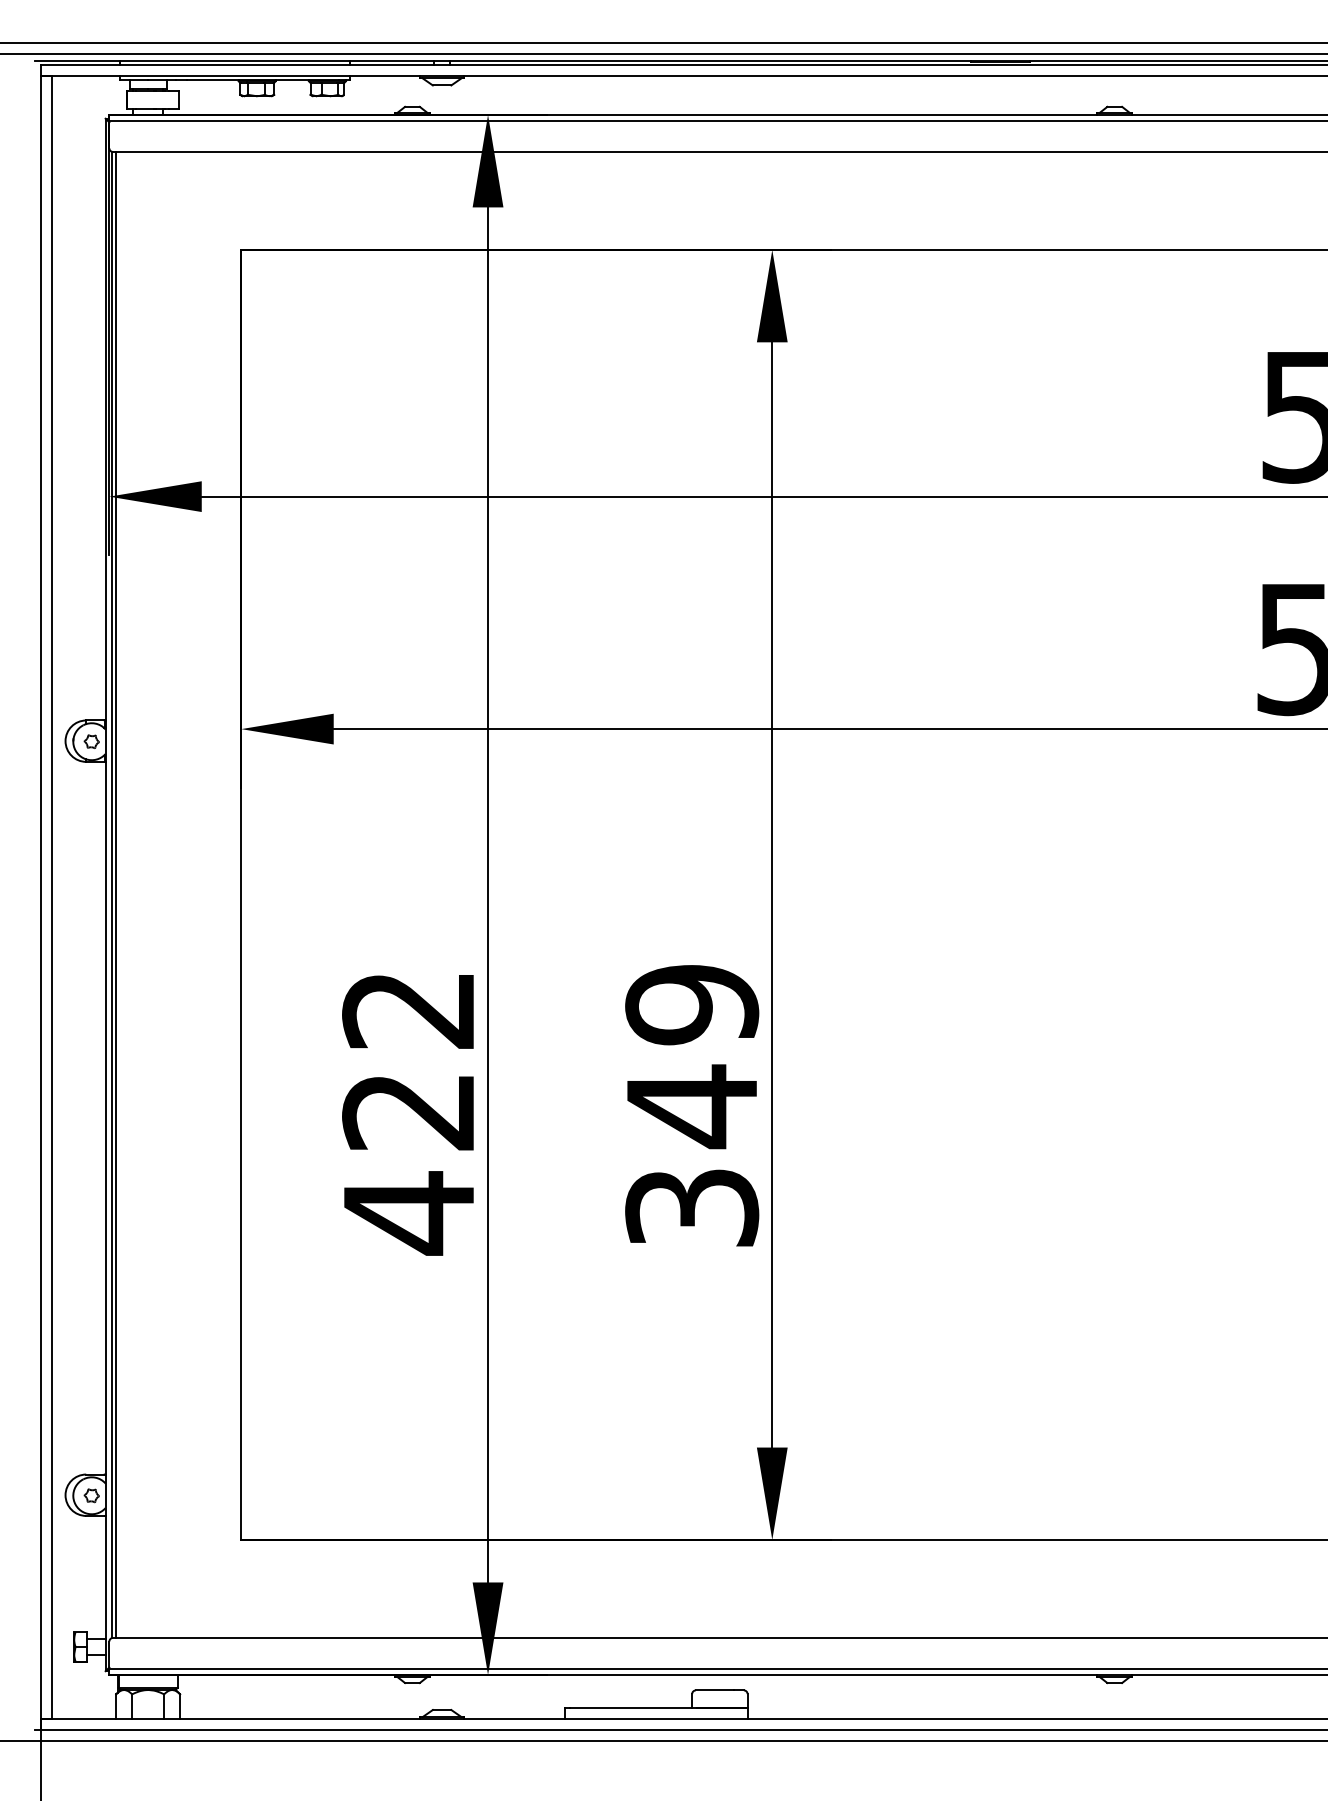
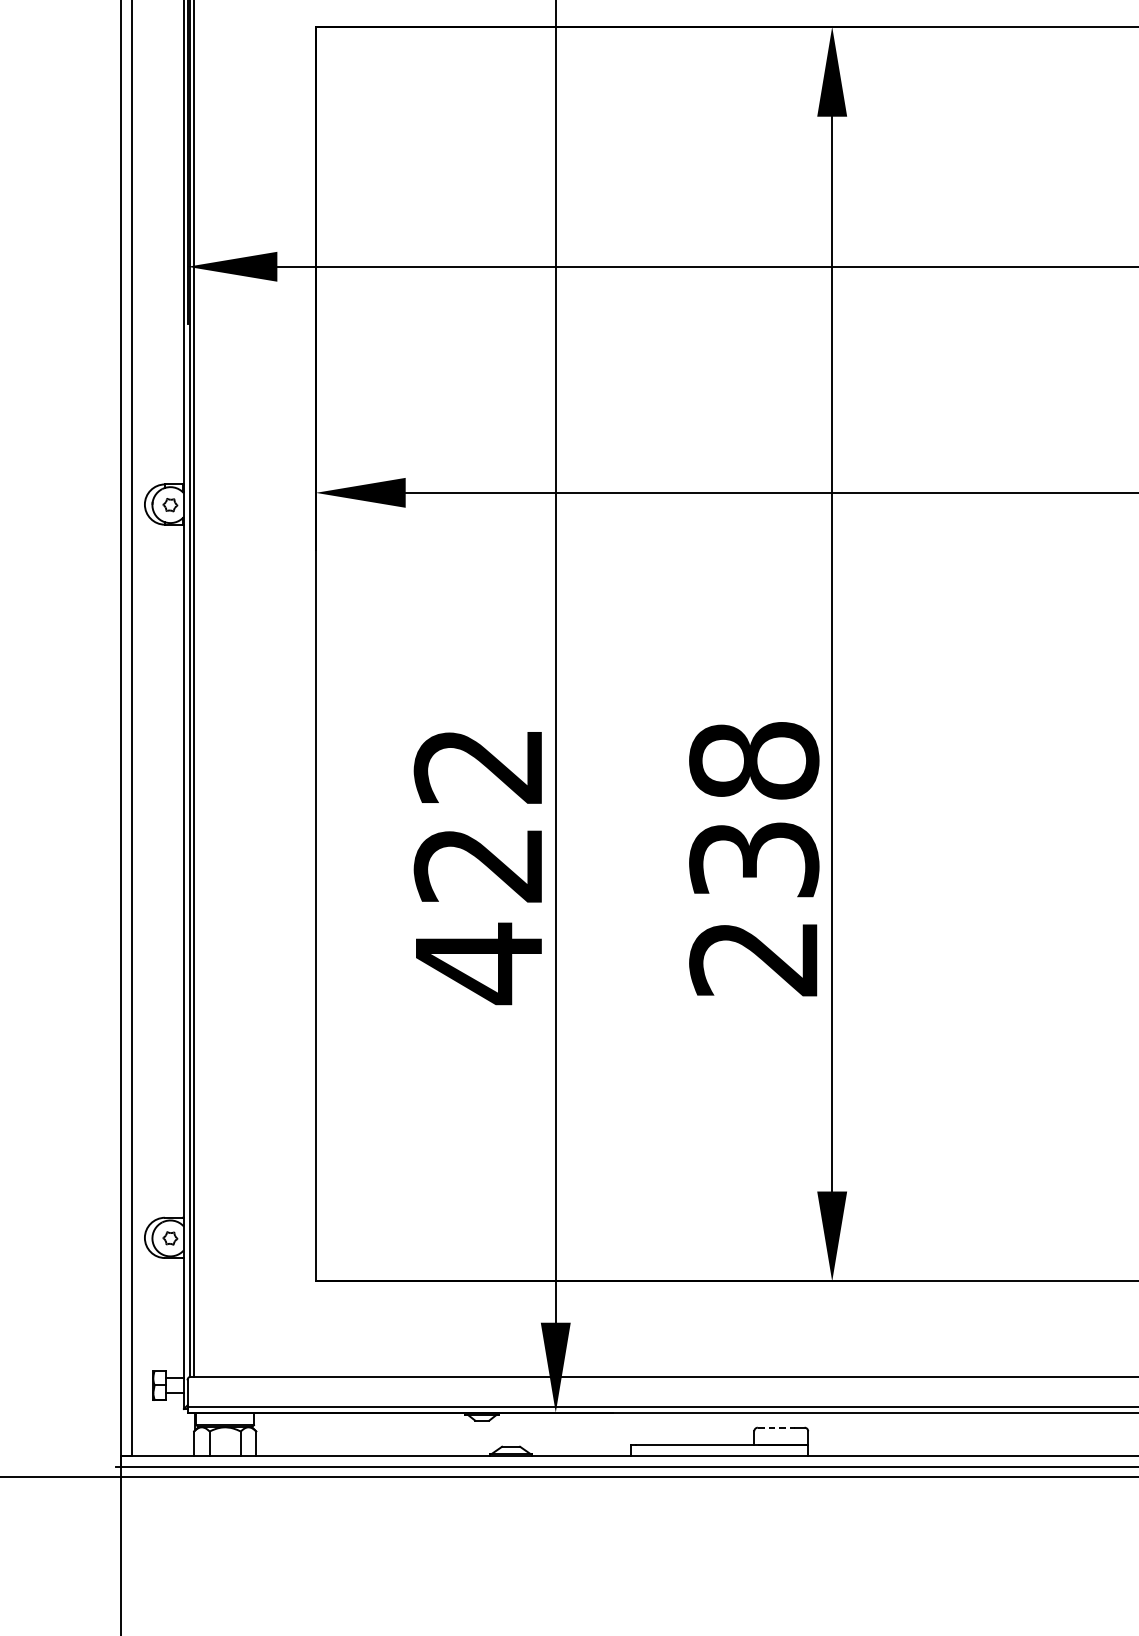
text: (692, 1105) -> (754, 858), 349 -> 238
line: (715, 1690) -> (776, 1427), solid -> dashed

